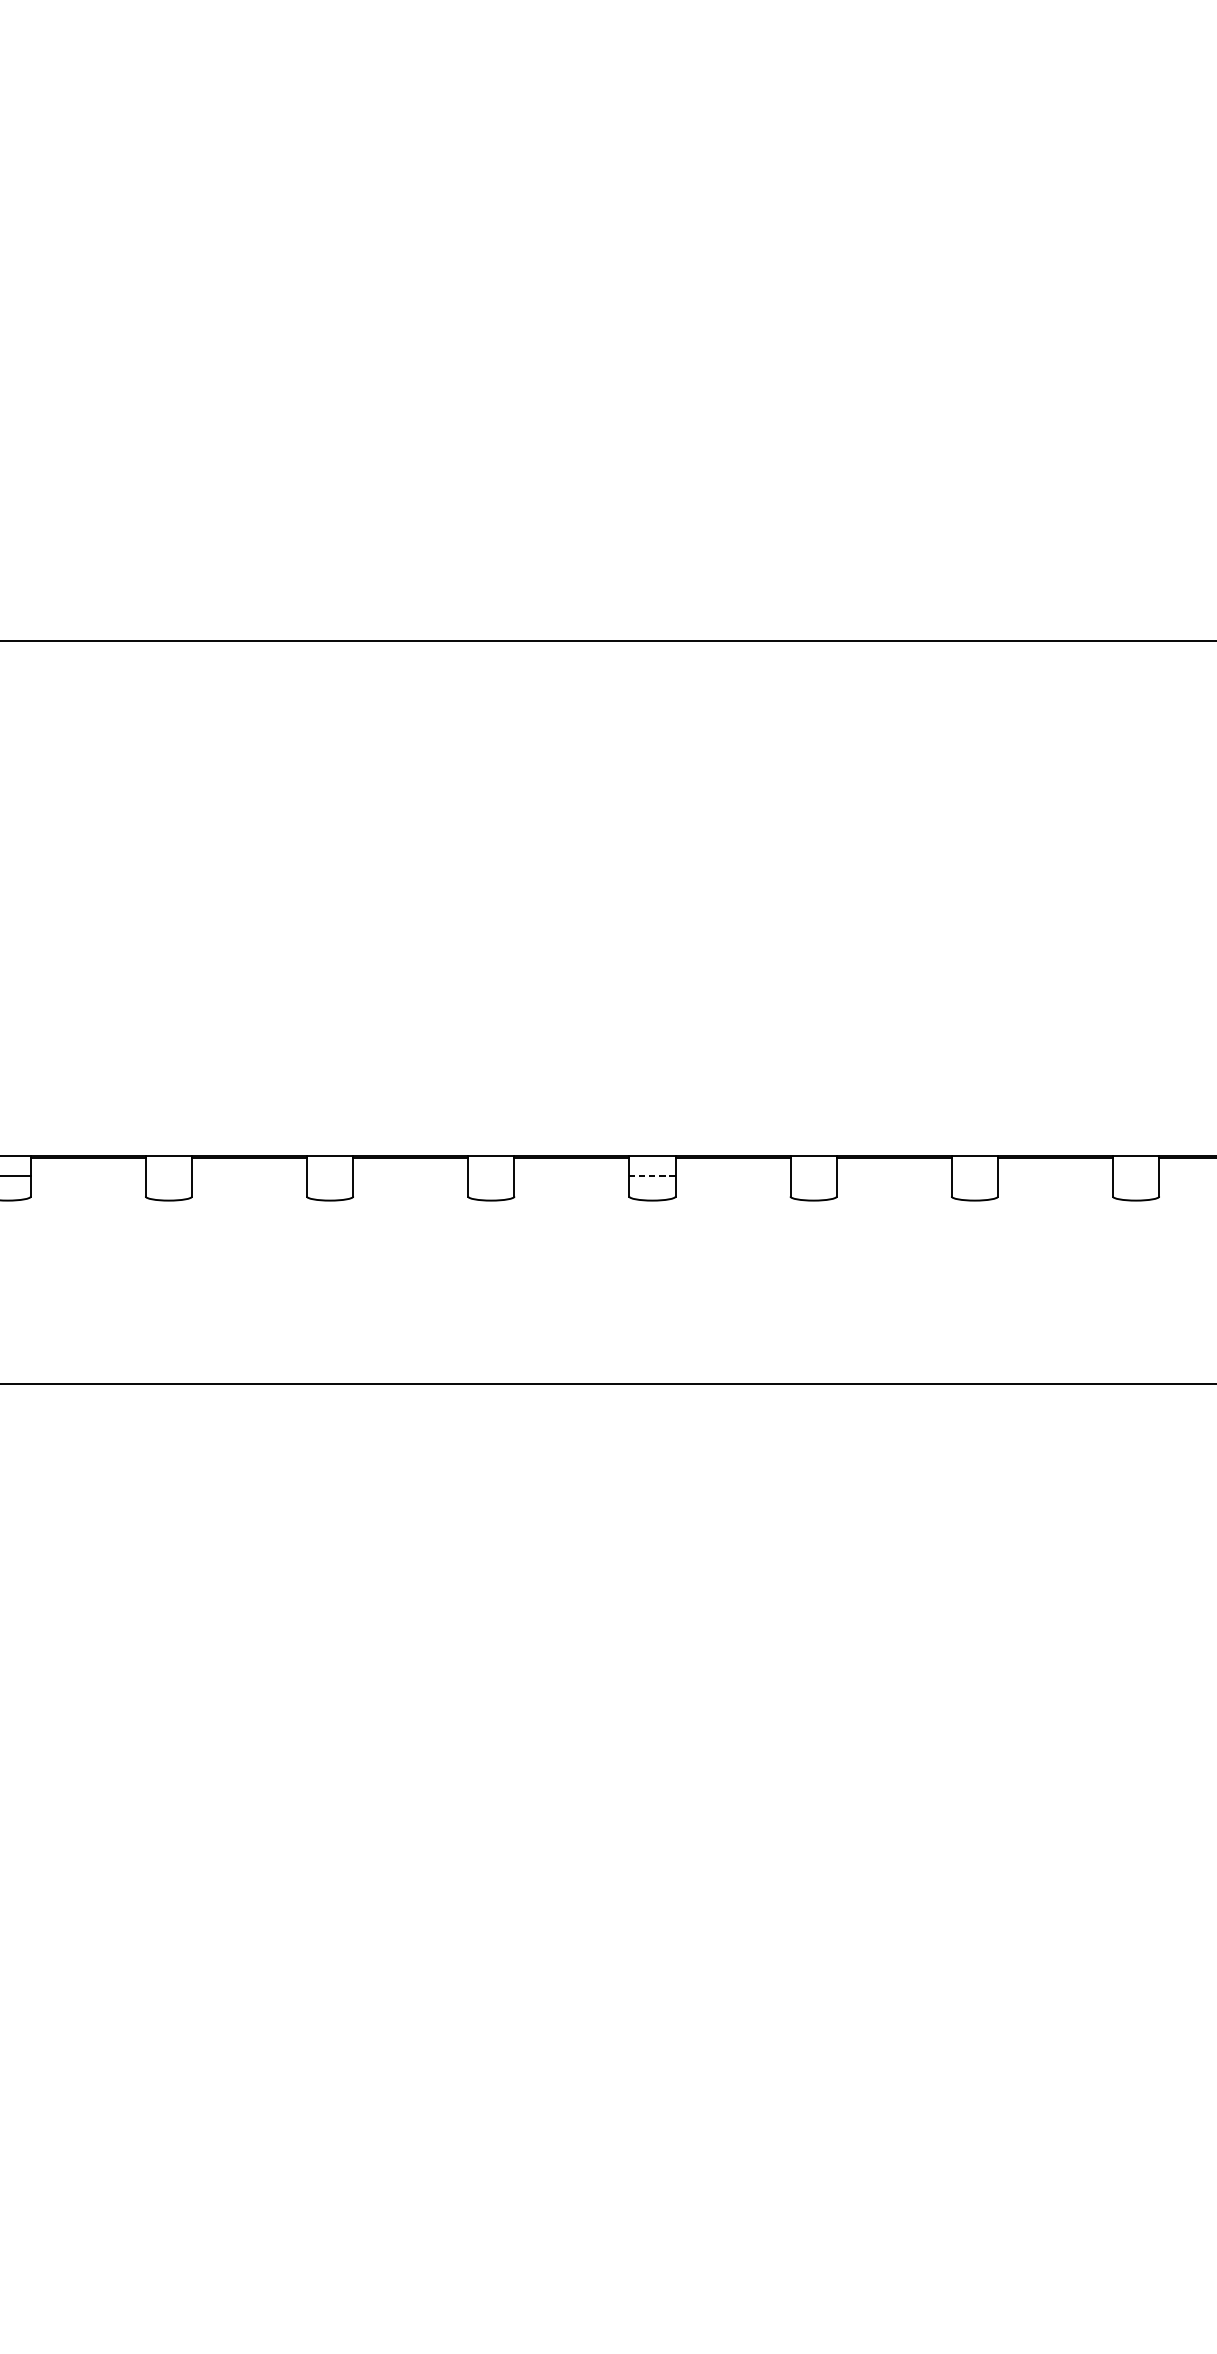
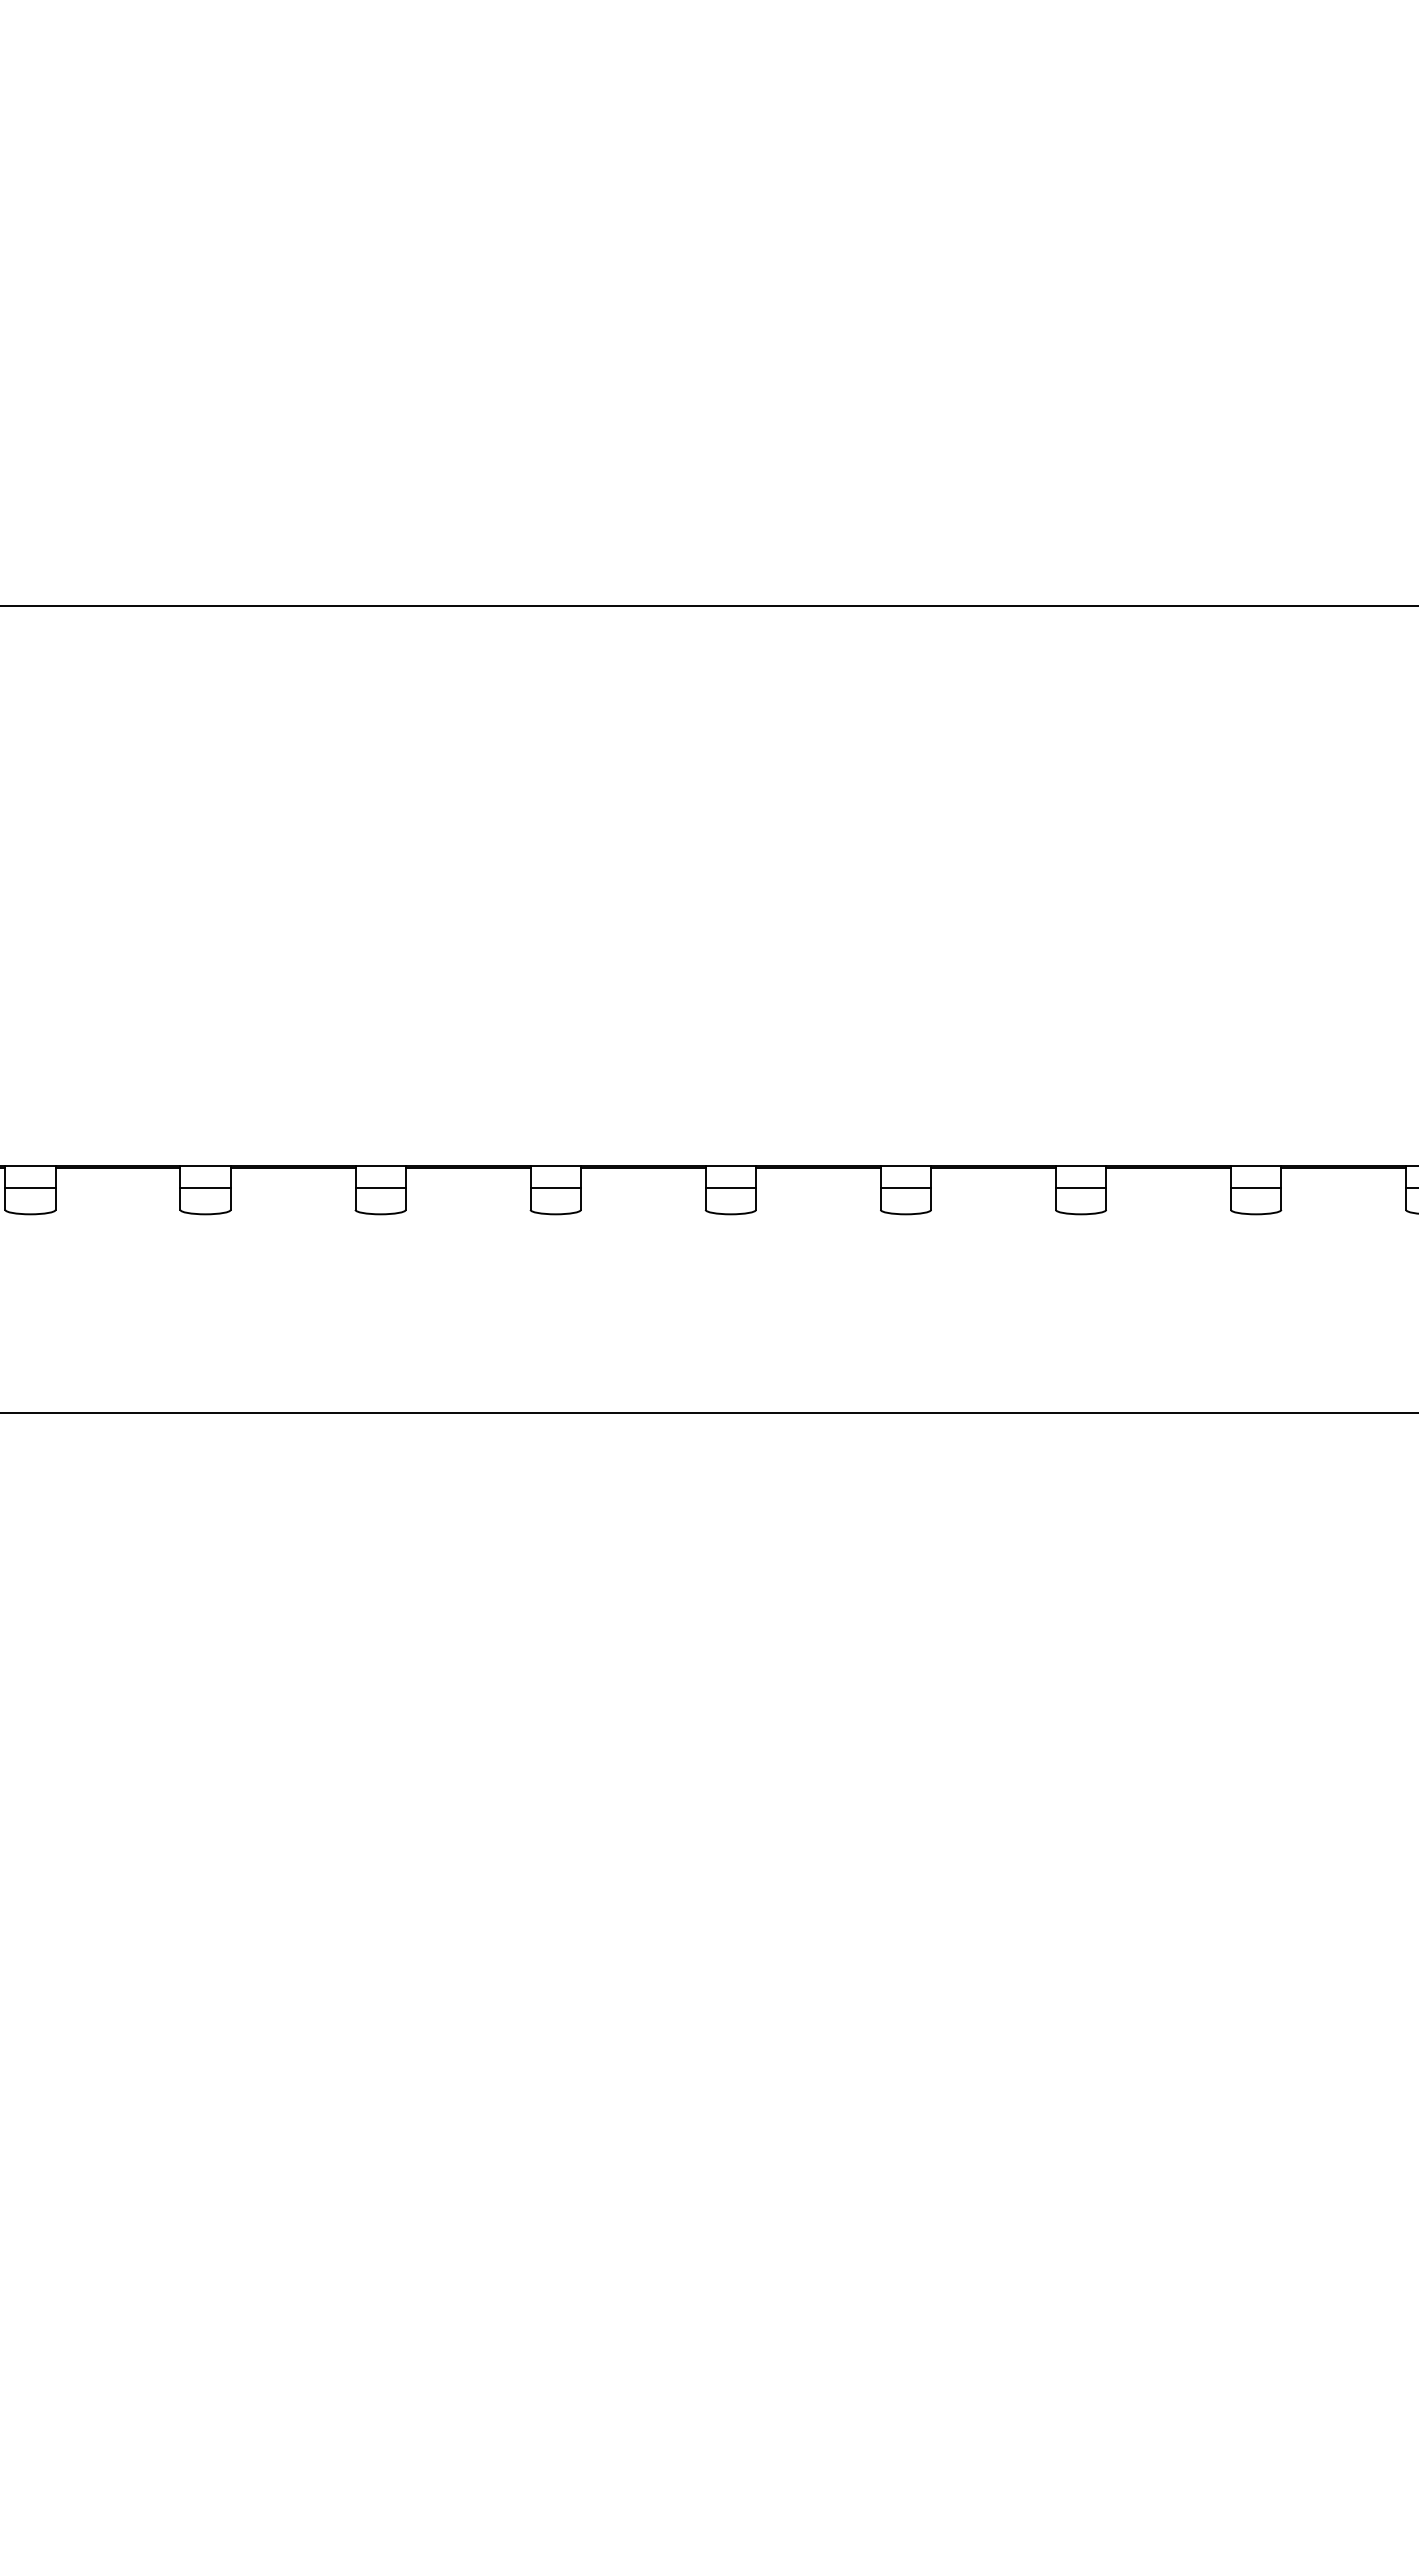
line: (168, 1175) -> (205, 1187), added
line: (329, 1175) -> (380, 1187), added
line: (491, 1175) -> (555, 1187), added
line: (652, 1175) -> (730, 1187), dashed -> solid
line: (813, 1175) -> (905, 1187), added
line: (974, 1175) -> (1080, 1187), added
line: (1135, 1175) -> (1255, 1187), added

